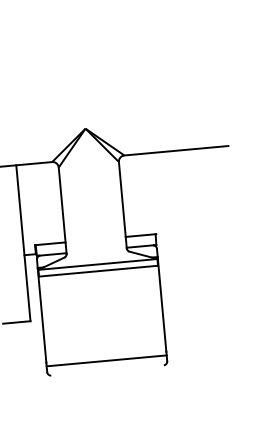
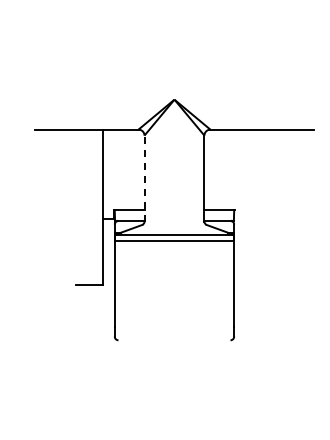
line: (62, 210) -> (144, 178), solid -> dashed
line: (106, 360) -> (174, 330), removed

